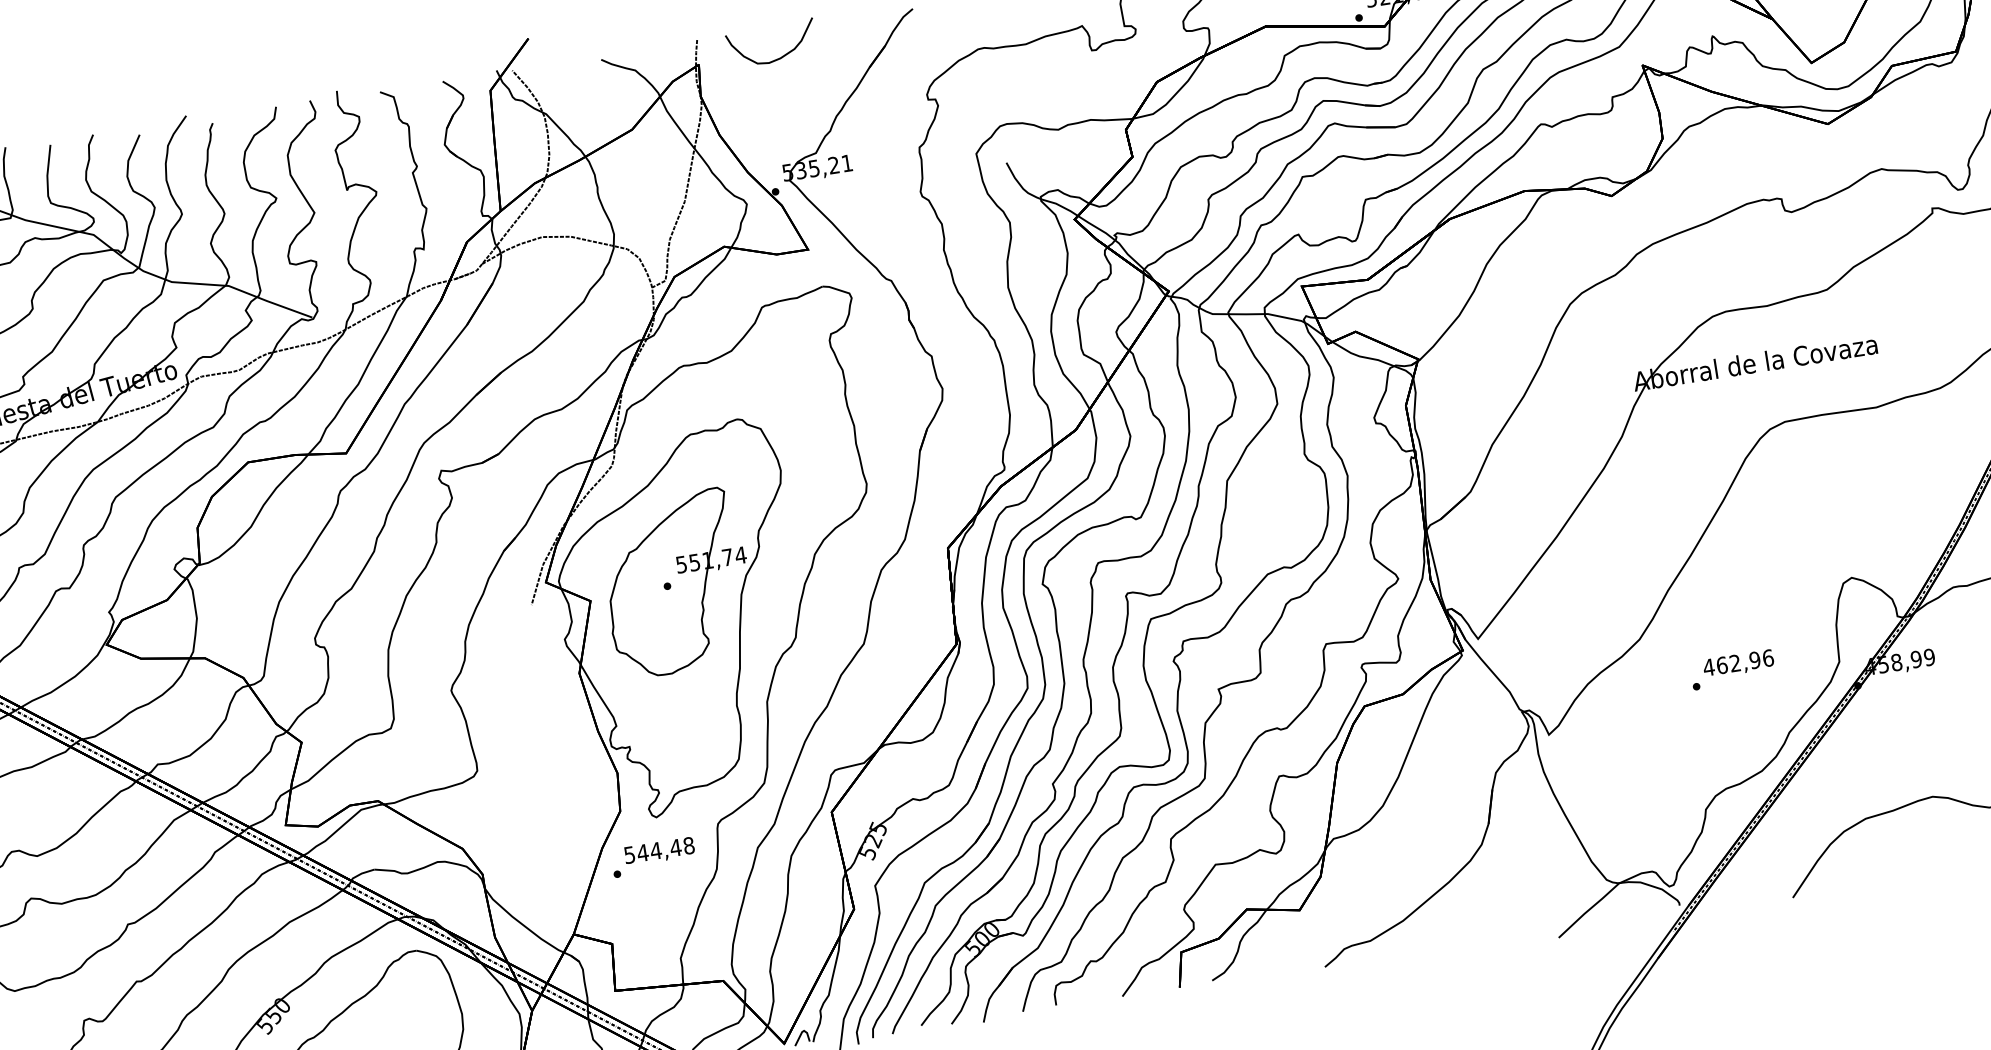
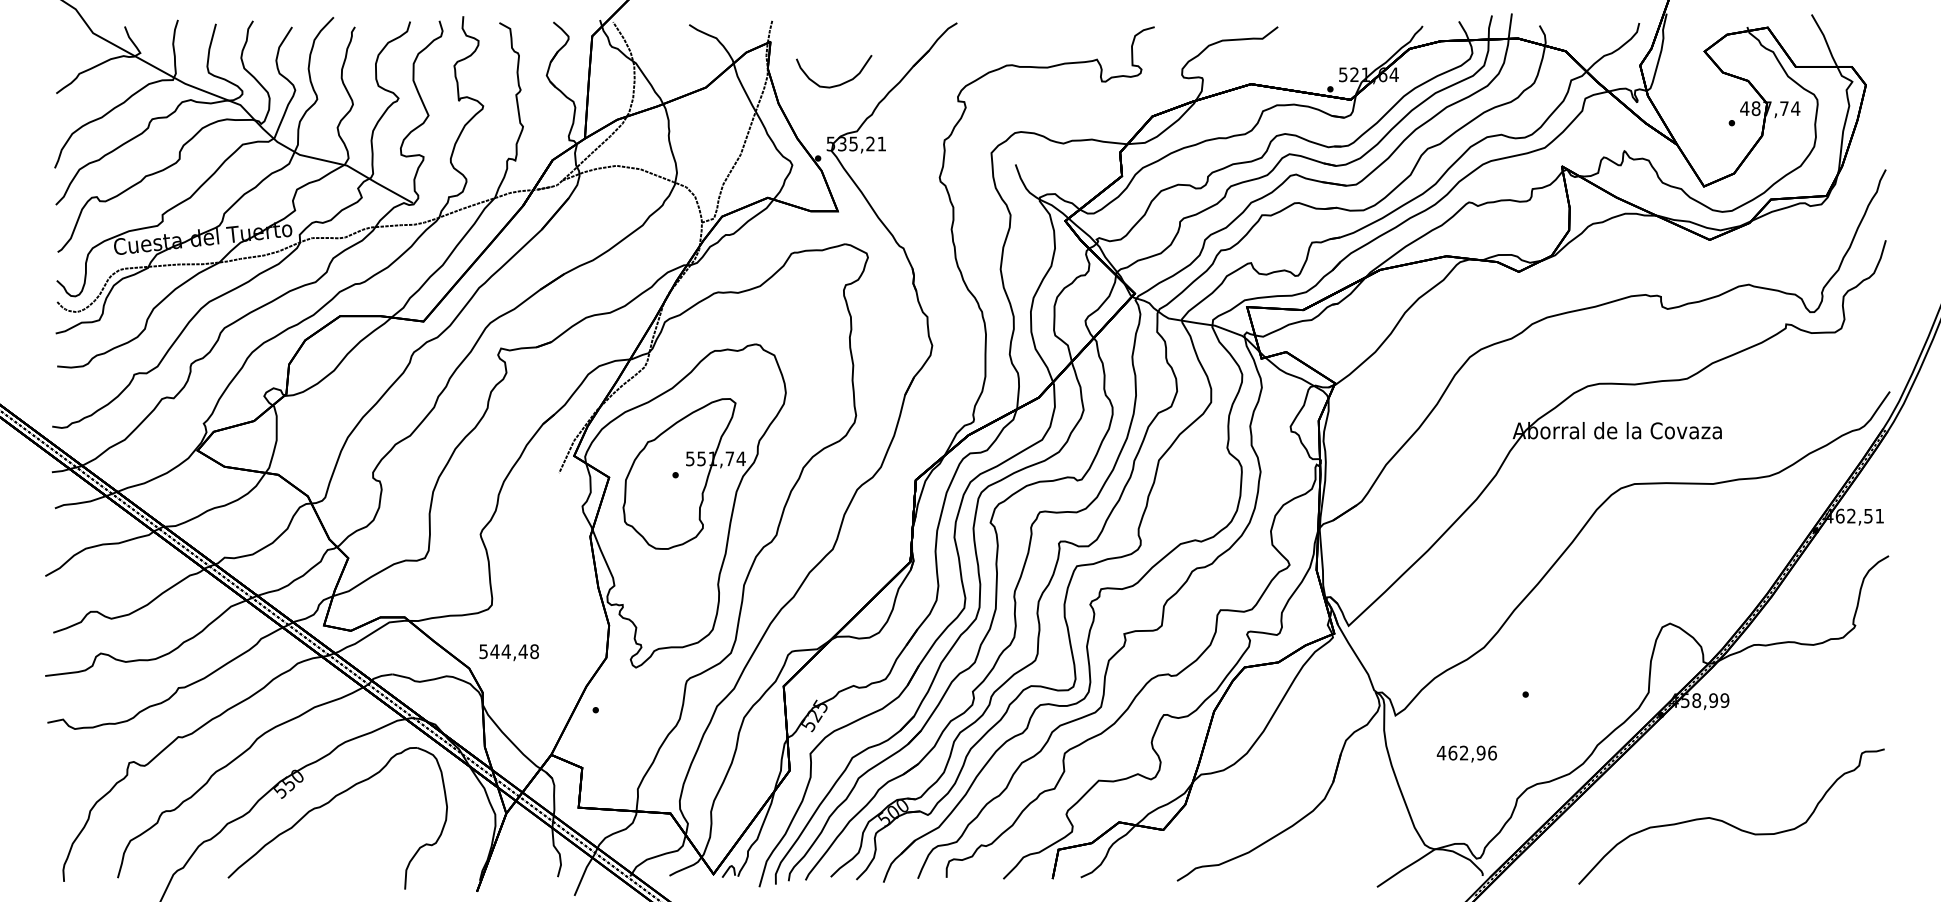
curve: (777, 57) -> (837, 84), moved
text: (1738, 663) -> (1466, 753), moved
text: (658, 851) -> (508, 652), moved

